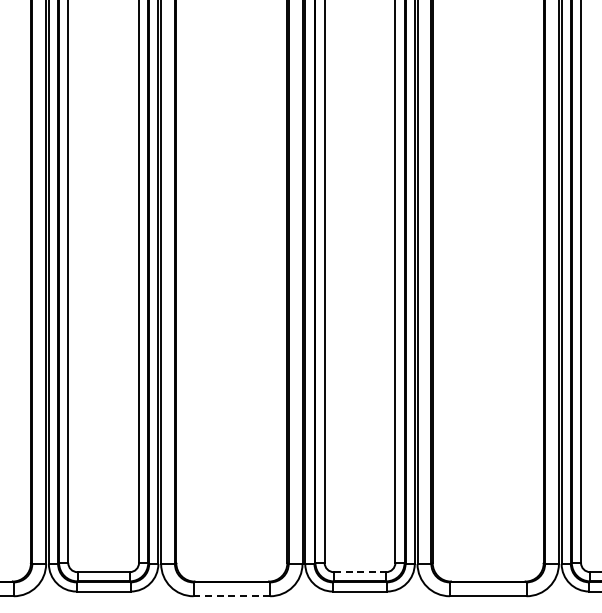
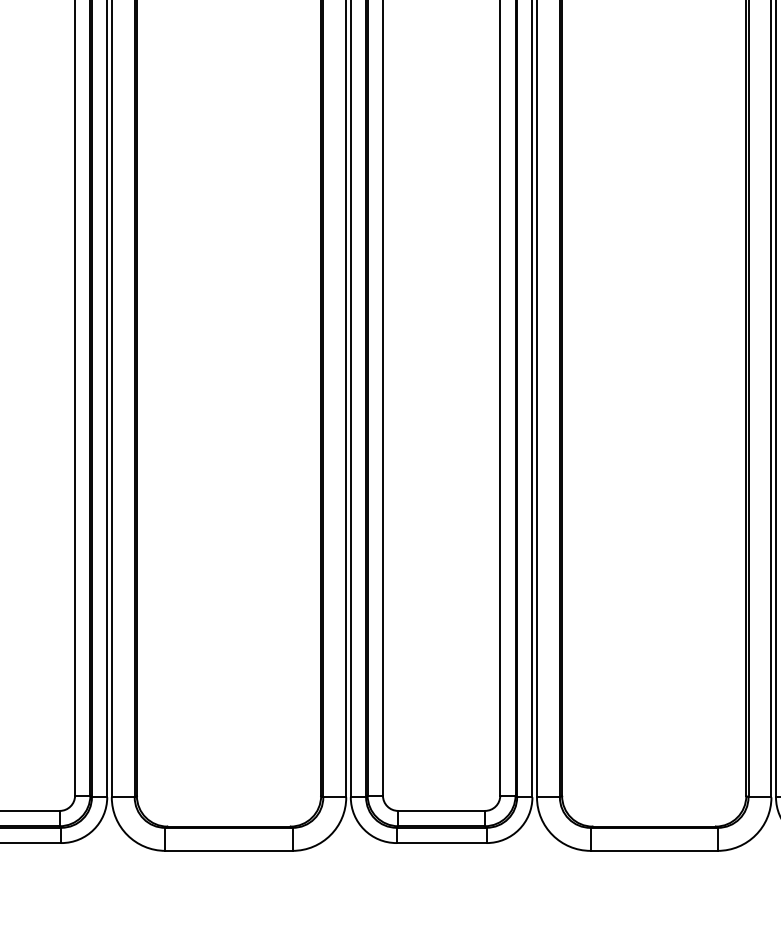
line: (360, 572) -> (442, 811), dashed -> solid
line: (231, 596) -> (228, 851), dashed -> solid

